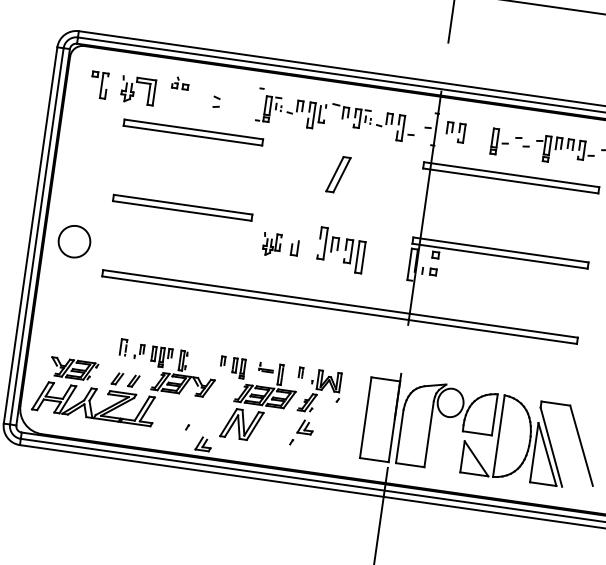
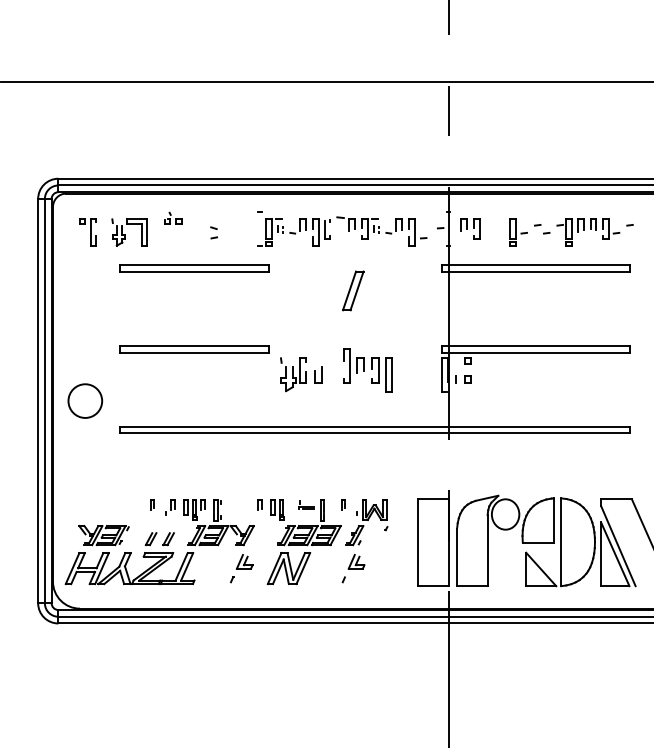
part: (271, 244) -> (293, 374), size x1.43
part: (123, 346) -> (152, 504), size x0.62
part: (203, 443) -> (244, 561), moved

